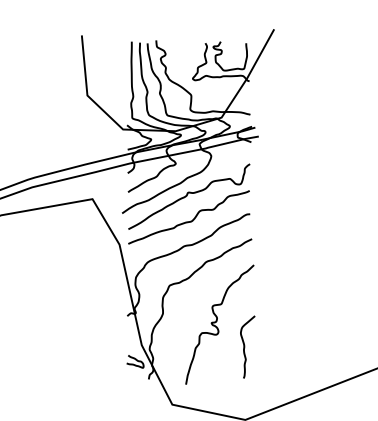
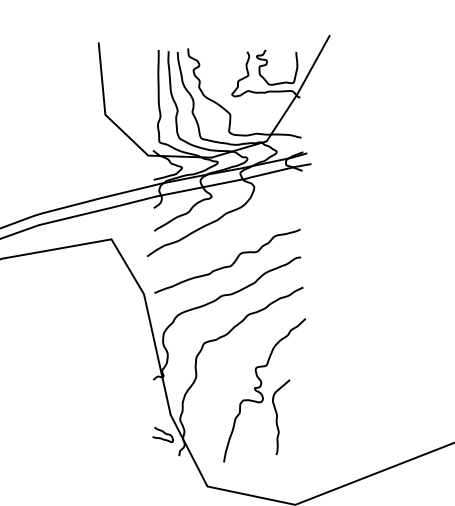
curve: (188, 195) -> (226, 234), removed
curve: (244, 347) -> (277, 417), moved

